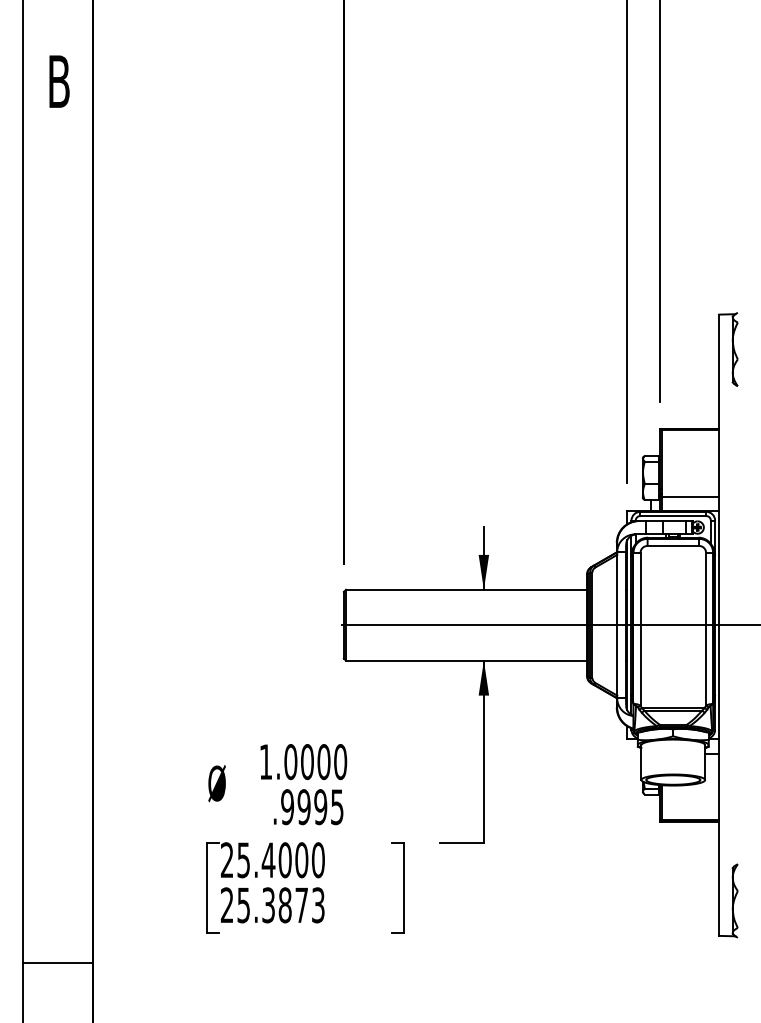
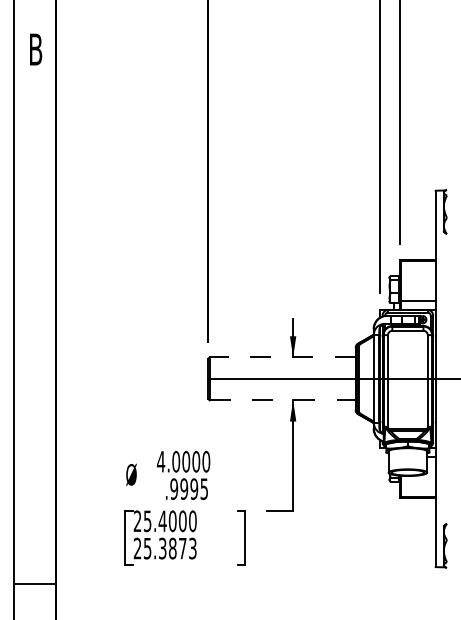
line: (466, 589) -> (282, 357), solid -> dashed
line: (467, 660) -> (283, 400), solid -> dashed
text: (266, 761) -> (161, 461), 1.0000 -> 4.0000

